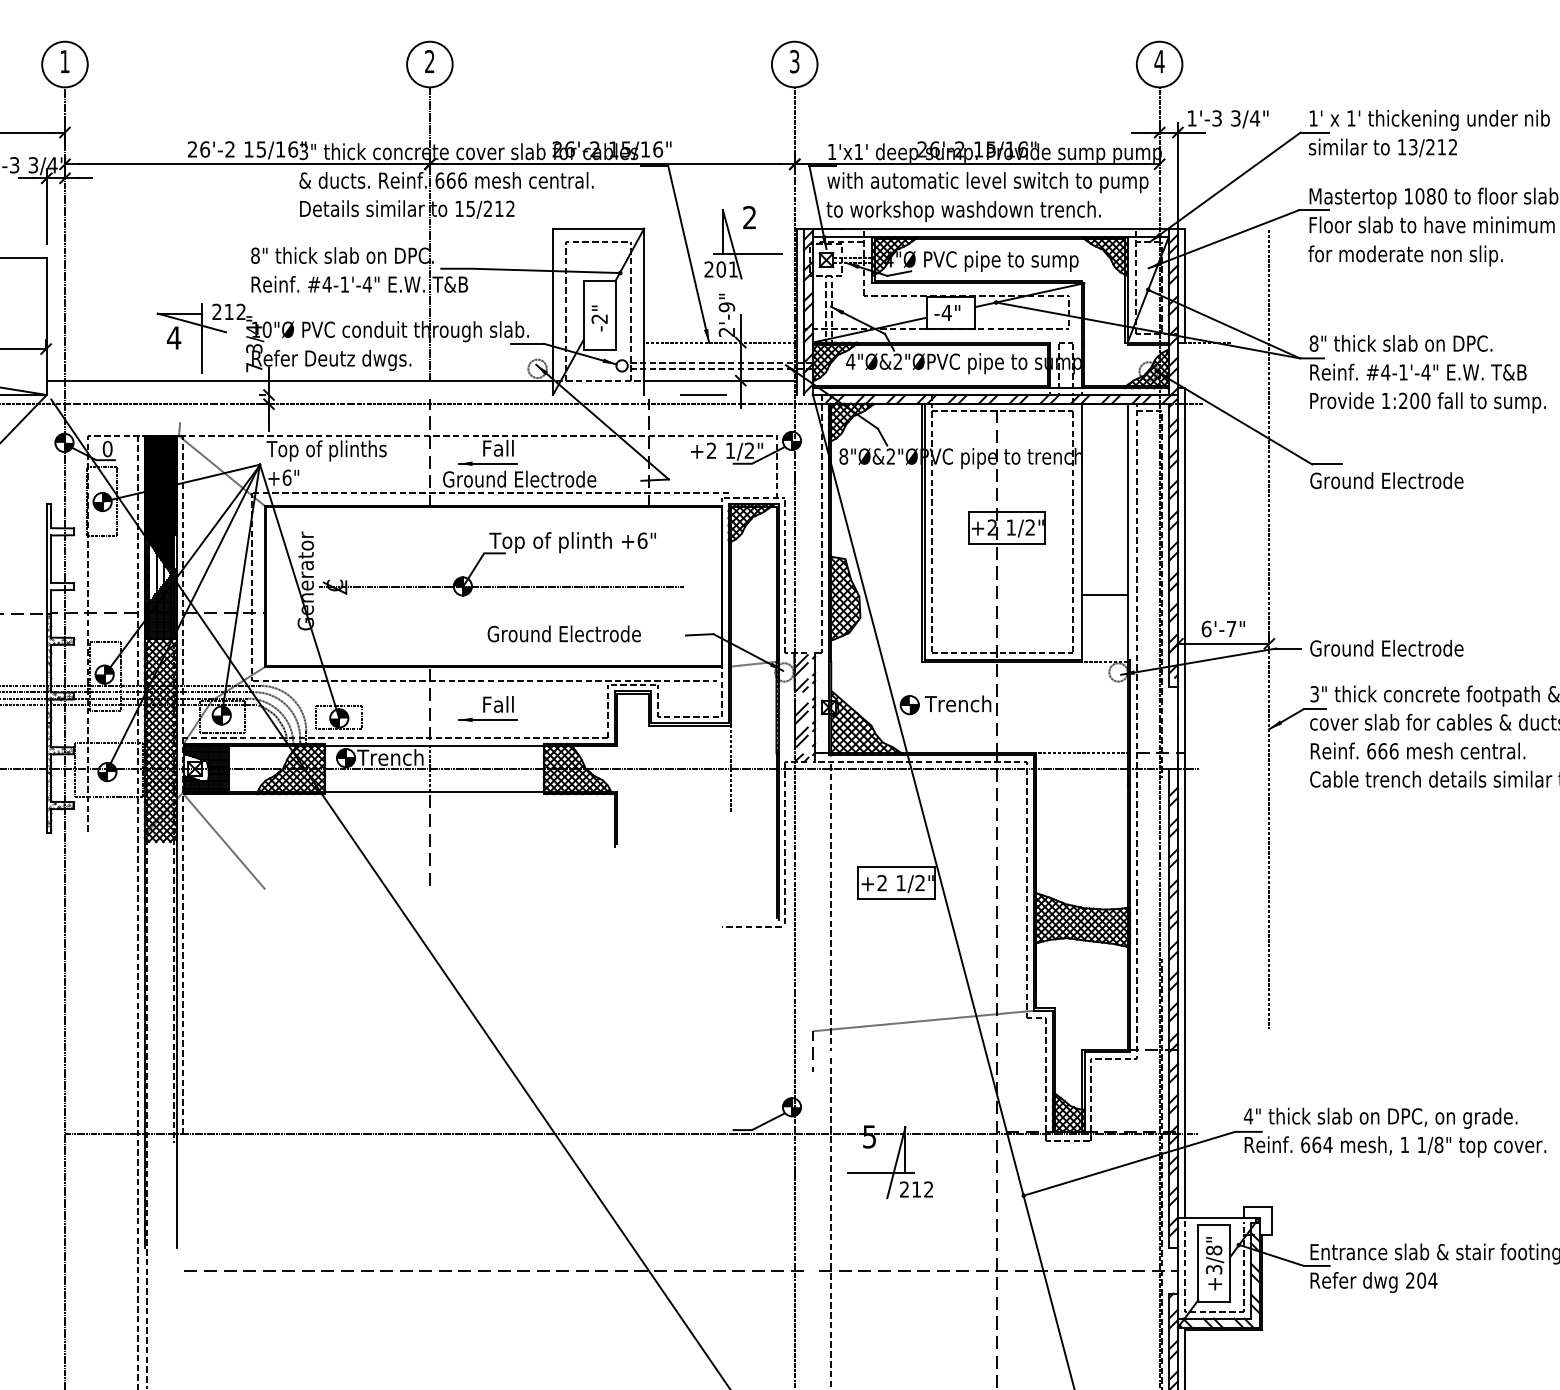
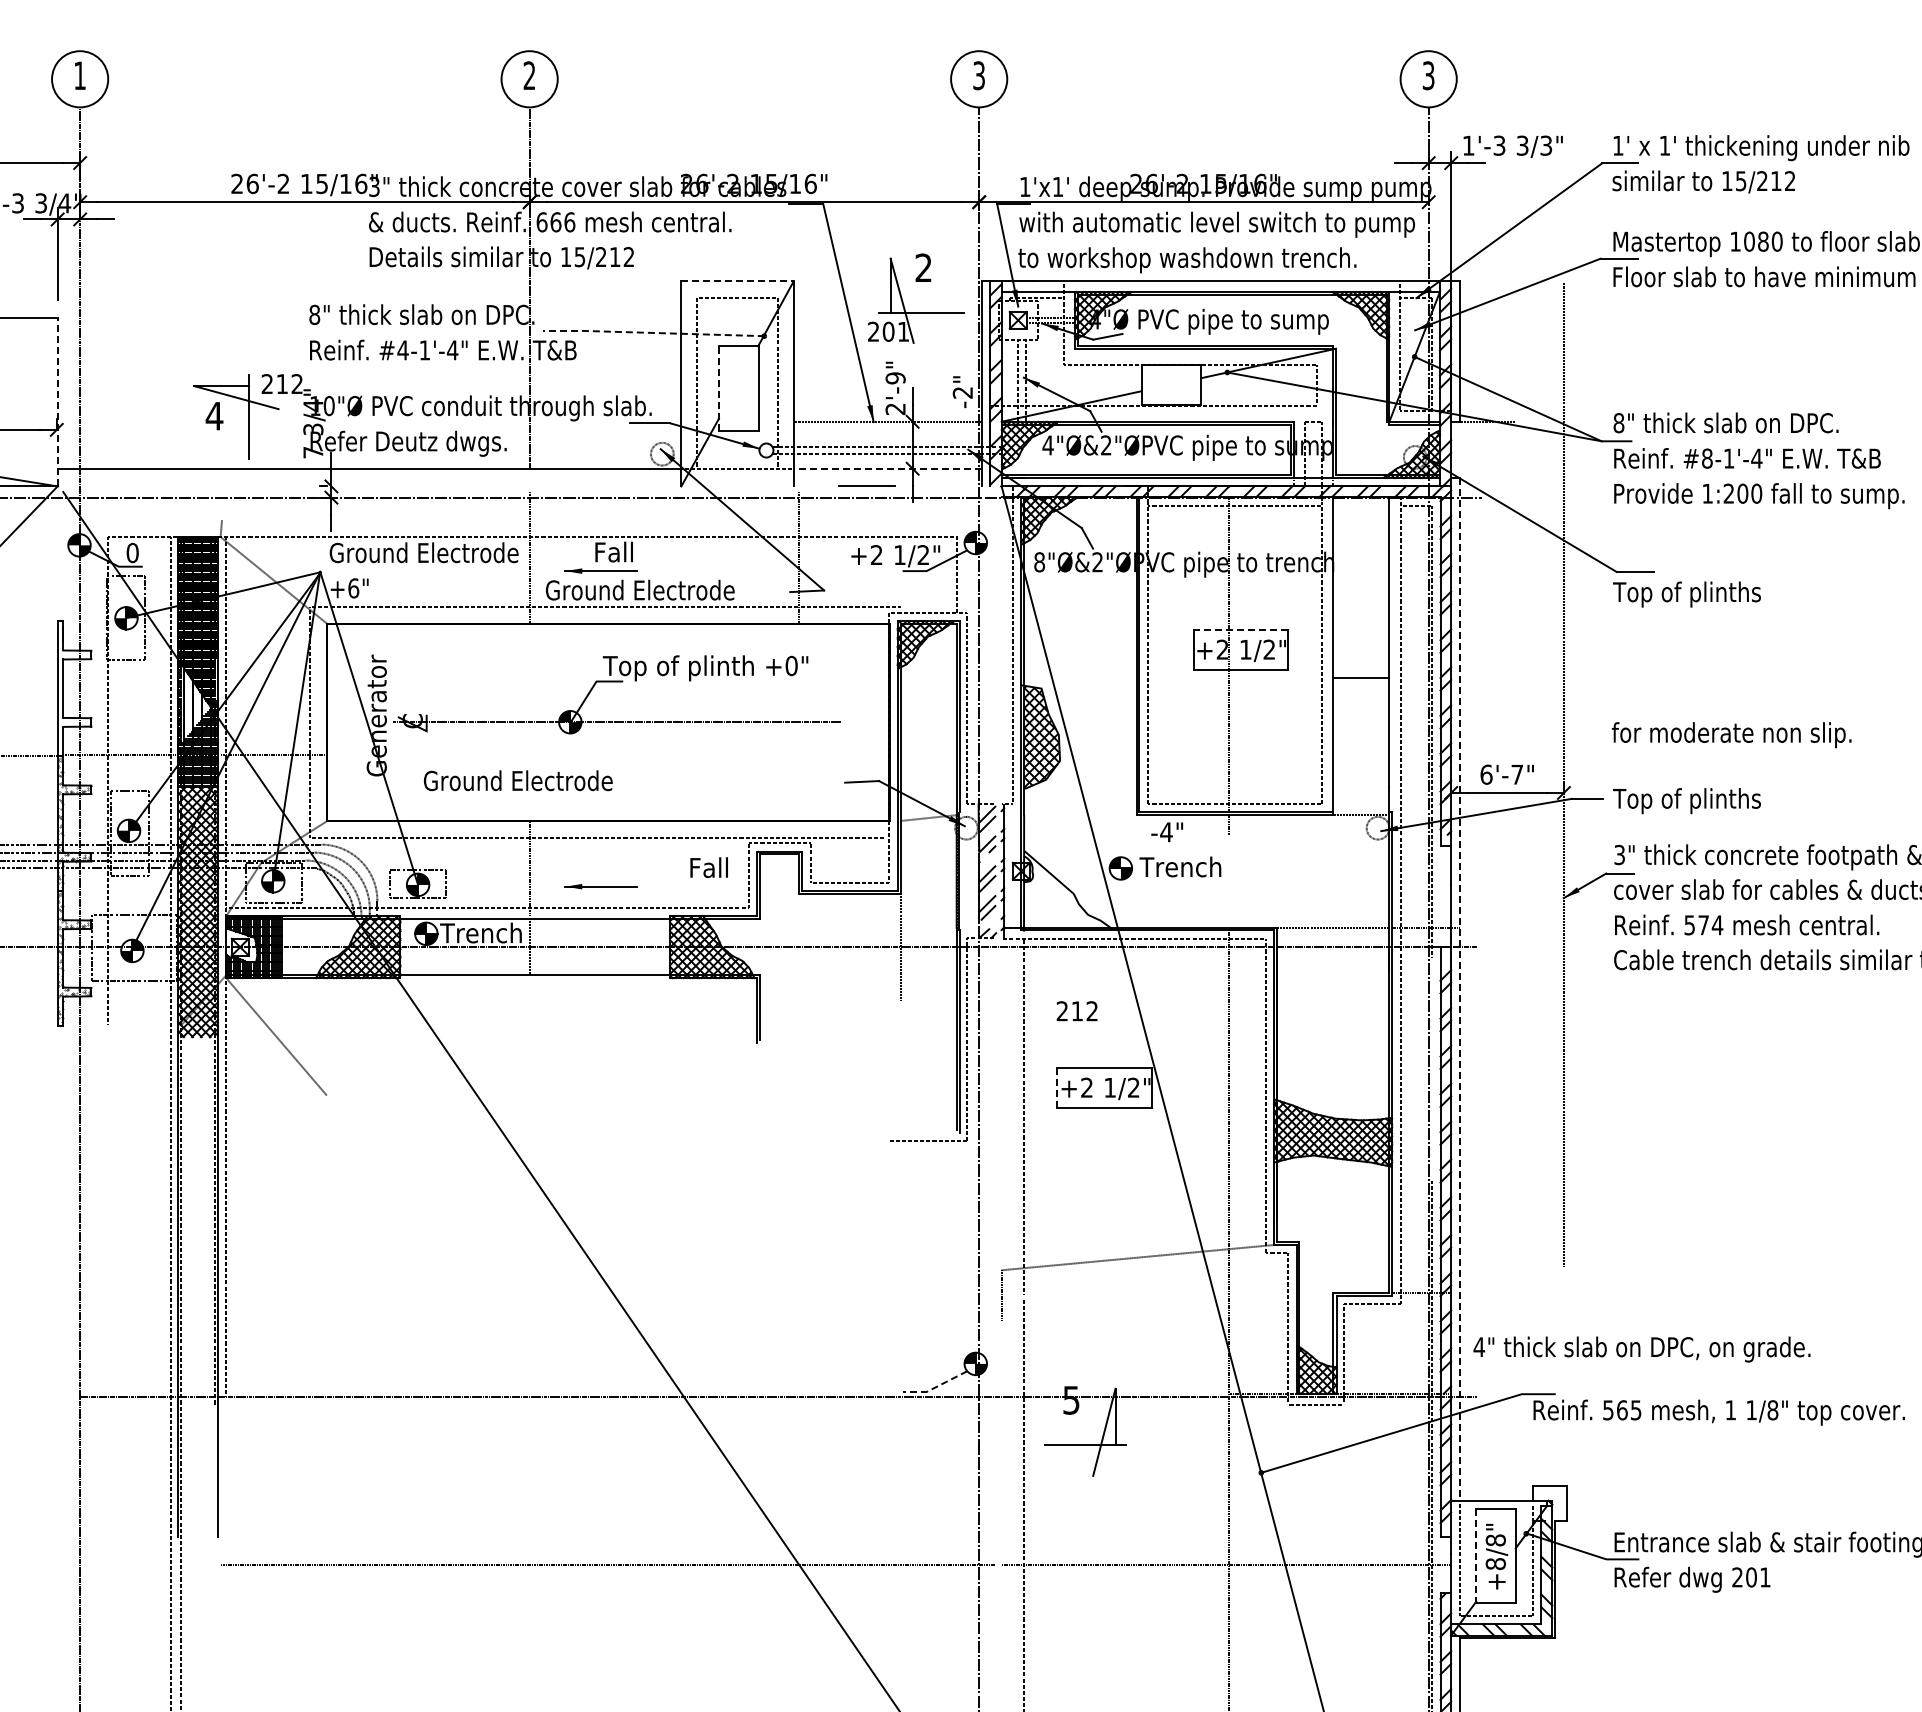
text: (1159, 61) -> (1428, 75), 4 -> 3
text: (1254, 118) -> (1545, 145), 3/4" -> 3/3"
text: (1413, 146) -> (1741, 180), 13/212 -> 15/212
line: (599, 228) -> (738, 281), solid -> dashed
text: (1405, 256) -> (1731, 735), moved
line: (529, 270) -> (652, 332), solid -> dashed
text: (947, 313) -> (1167, 832), moved
line: (583, 315) -> (718, 388), solid -> dashed
text: (599, 317) -> (962, 391), moved
line: (46, 326) -> (57, 401), solid -> dashed
text: (1385, 372) -> (1707, 458), #4-1'-4" -> #8-1'-4"
line: (720, 380) -> (887, 468), solid -> dashed
text: (343, 451) -> (423, 555), Top of plinths -> Ground Electrode
text: (1386, 482) -> (1708, 594), Ground Electrode -> Top of plinths
line: (1006, 511) -> (1240, 630), solid -> dashed
text: (642, 540) -> (791, 665), +6" -> +0"
line: (1105, 595) -> (1361, 678), moved
text: (564, 633) -> (518, 780), moved
text: (1386, 650) -> (1708, 801), Ground Electrode -> Top of plinths
text: (497, 704) -> (708, 867), moved
line: (997, 716) -> (1228, 882), removed
hatch: (864, 723) -> (1065, 890), removed
text: (1382, 751) -> (1703, 925), 666 -> 574
line: (1184, 803) -> (1459, 989), solid -> dashed
line: (429, 841) -> (529, 1036), removed
line: (858, 882) -> (1057, 1087), solid -> dashed
text: (1380, 1118) -> (1641, 1349), moved
line: (759, 1126) -> (935, 1387), solid -> dashed
text: (1316, 1145) -> (1622, 1410), 664 -> 565
text: (915, 1189) -> (1076, 1011), moved
line: (1198, 1263) -> (1476, 1556), solid -> dashed
text: (1213, 1270) -> (1495, 1564), +3/8" -> +8/8"
text: (1433, 1280) -> (1765, 1577), 204 -> 201

